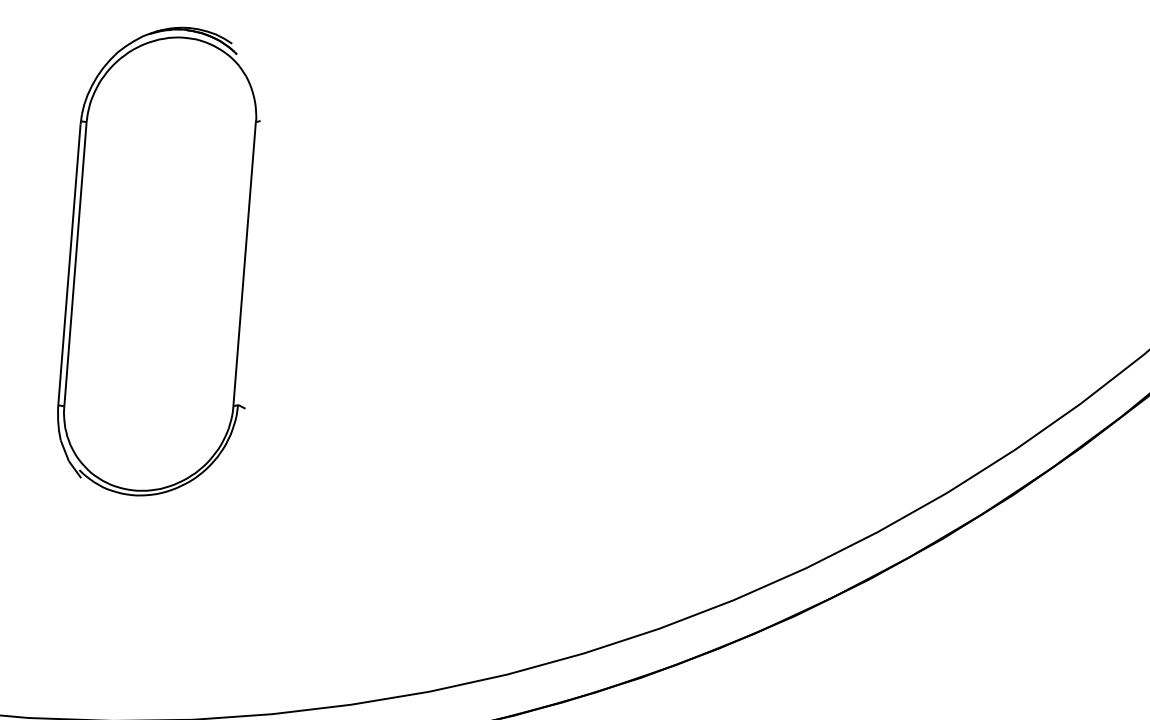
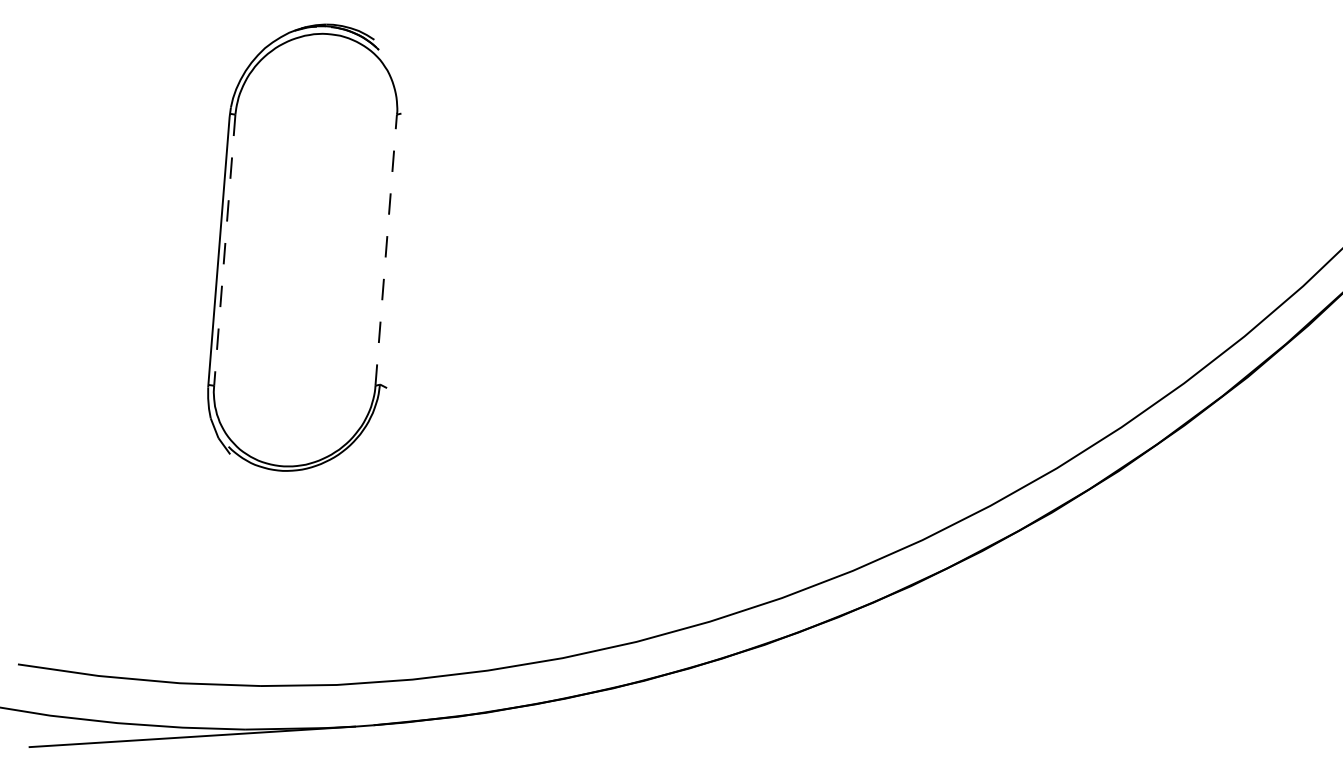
line: (75, 264) -> (224, 250), solid -> dashed
line: (244, 264) -> (386, 250), solid -> dashed

